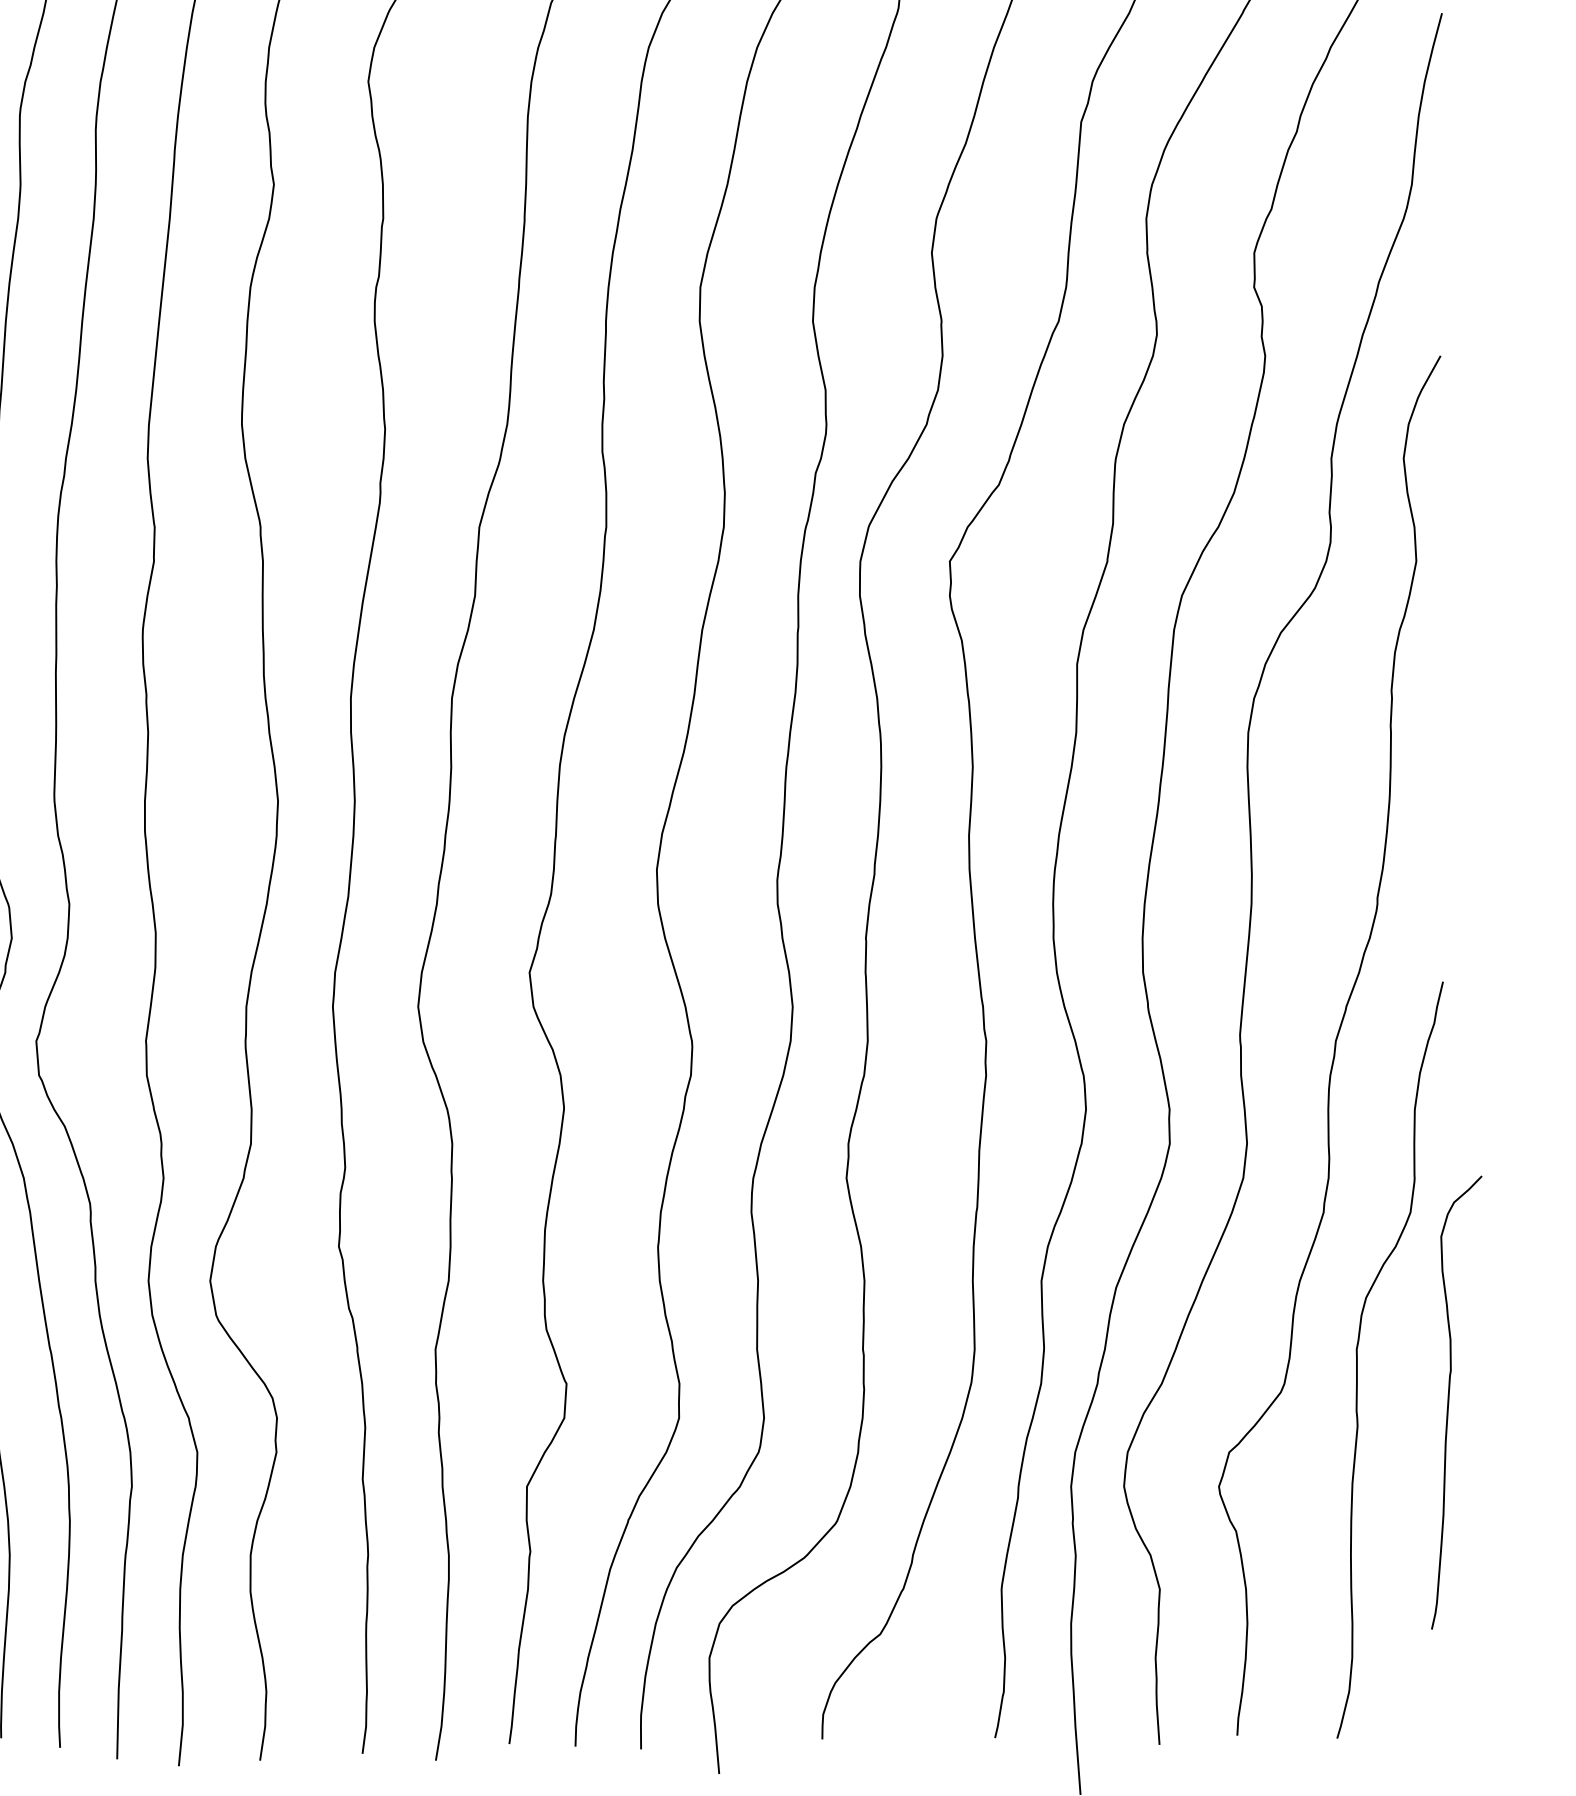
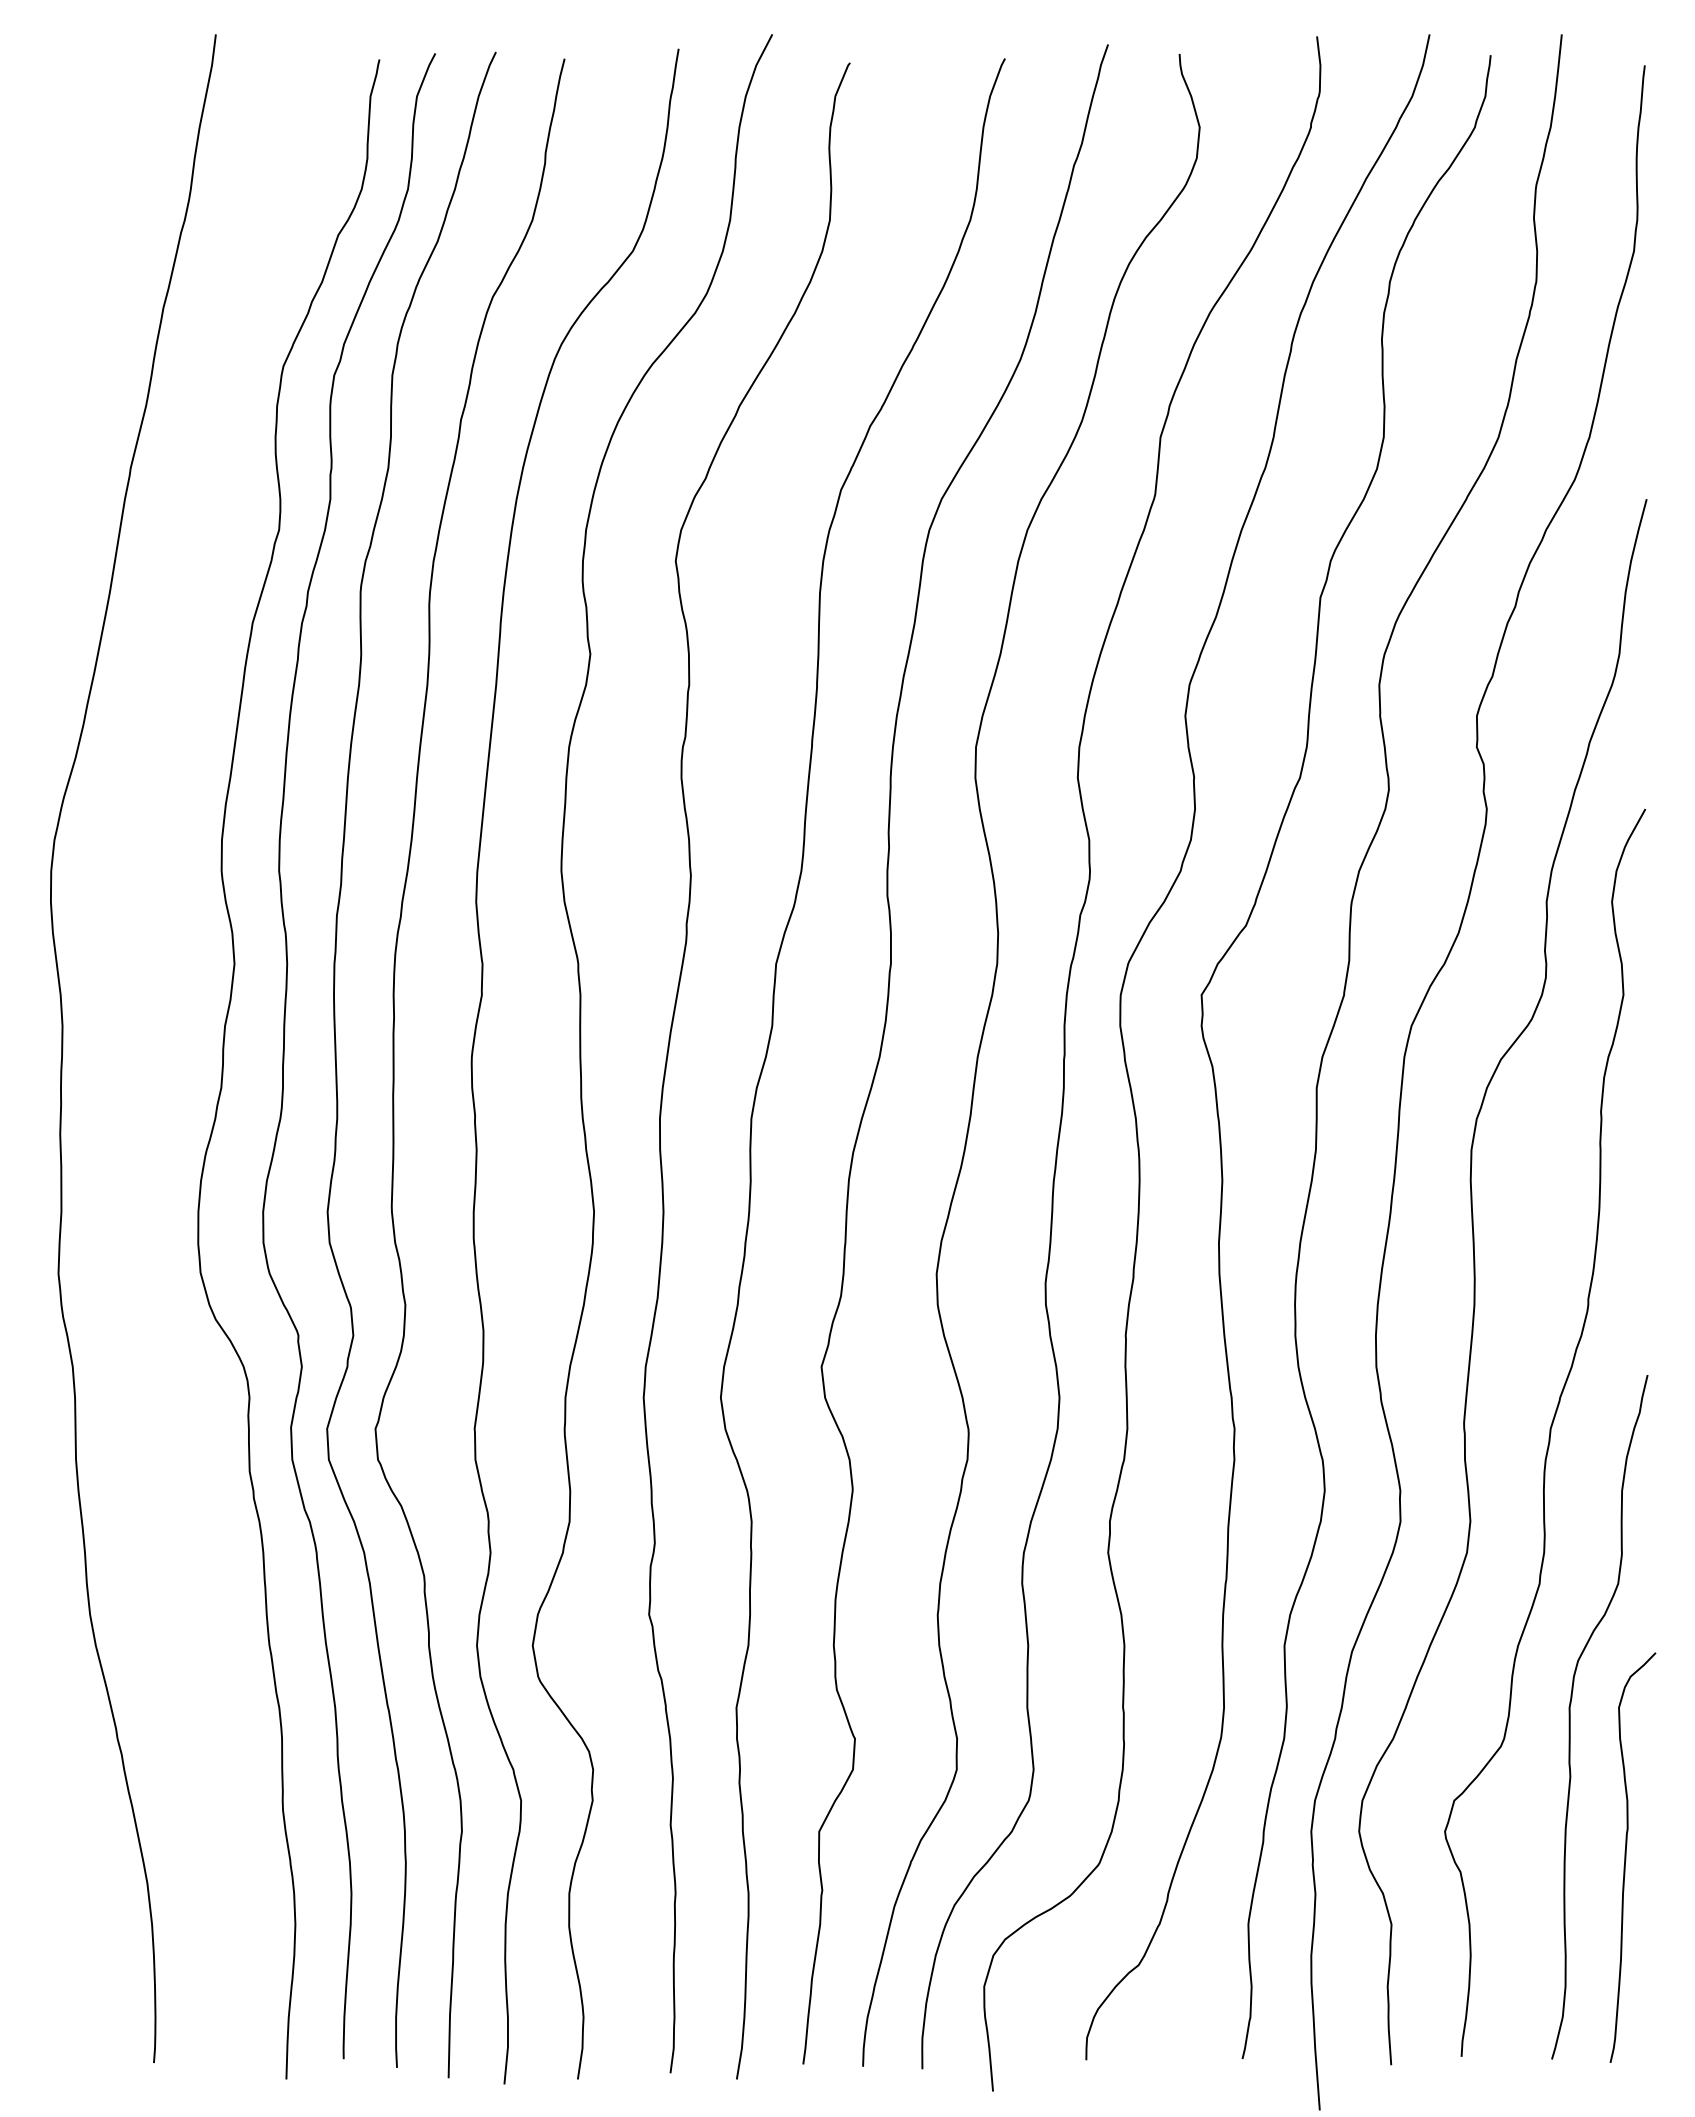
curve: (1449, 1402) -> (1626, 1857), moved

